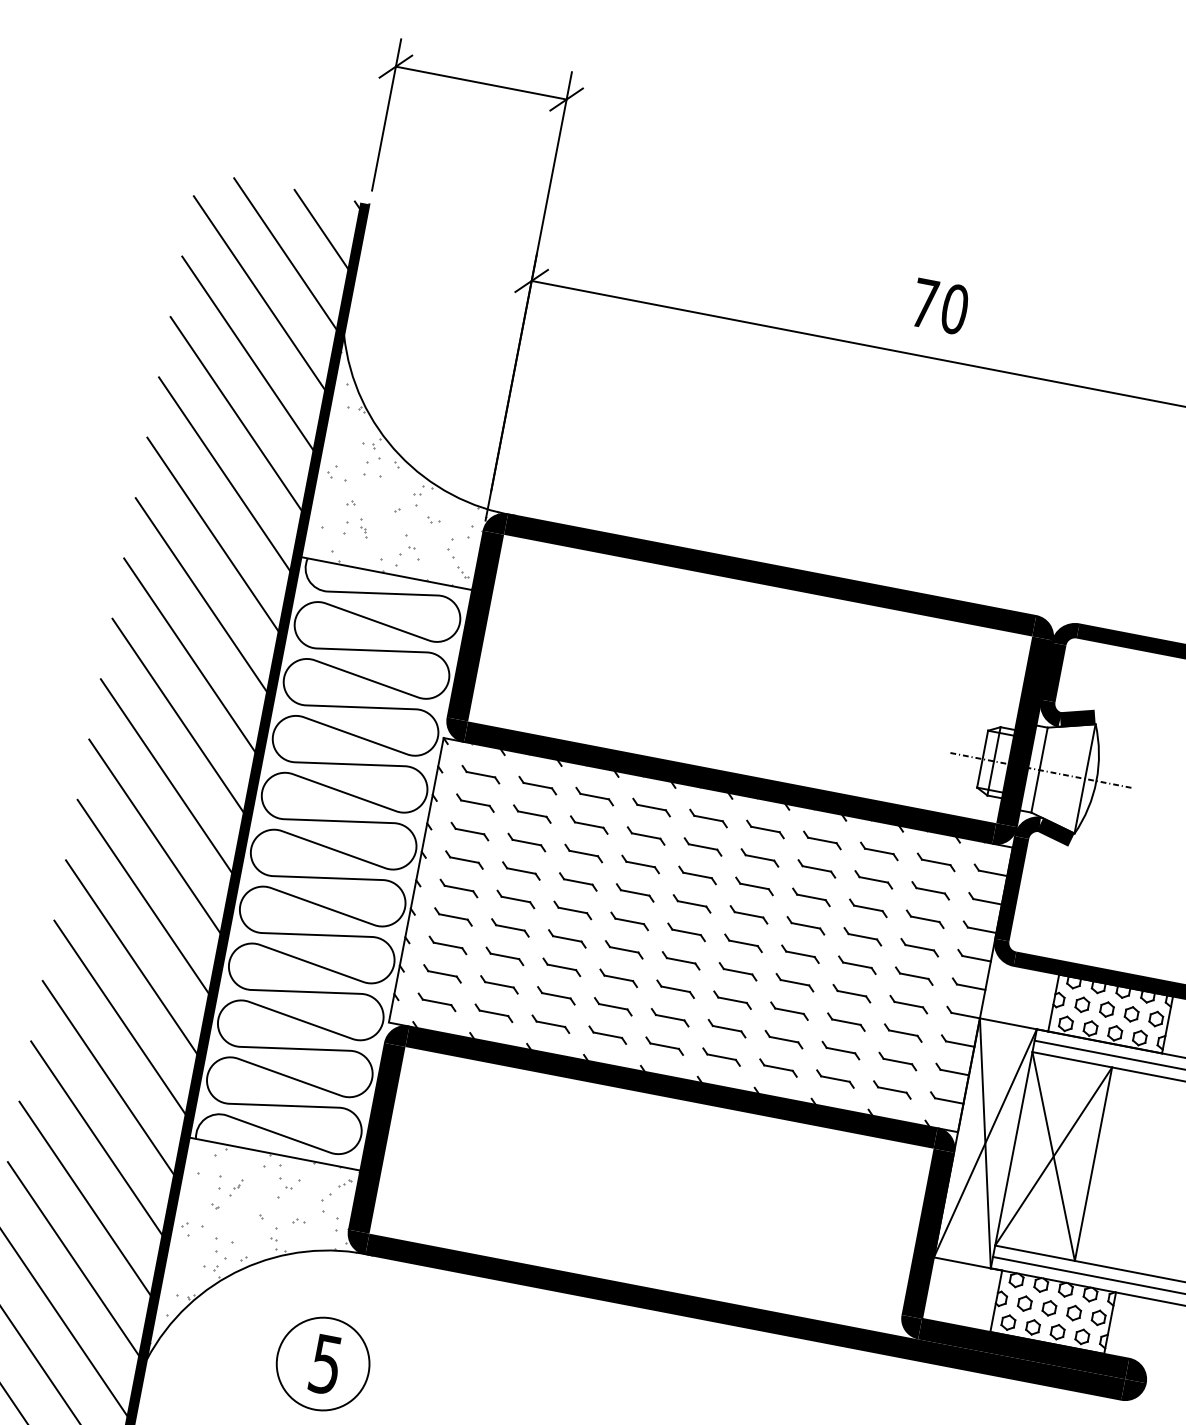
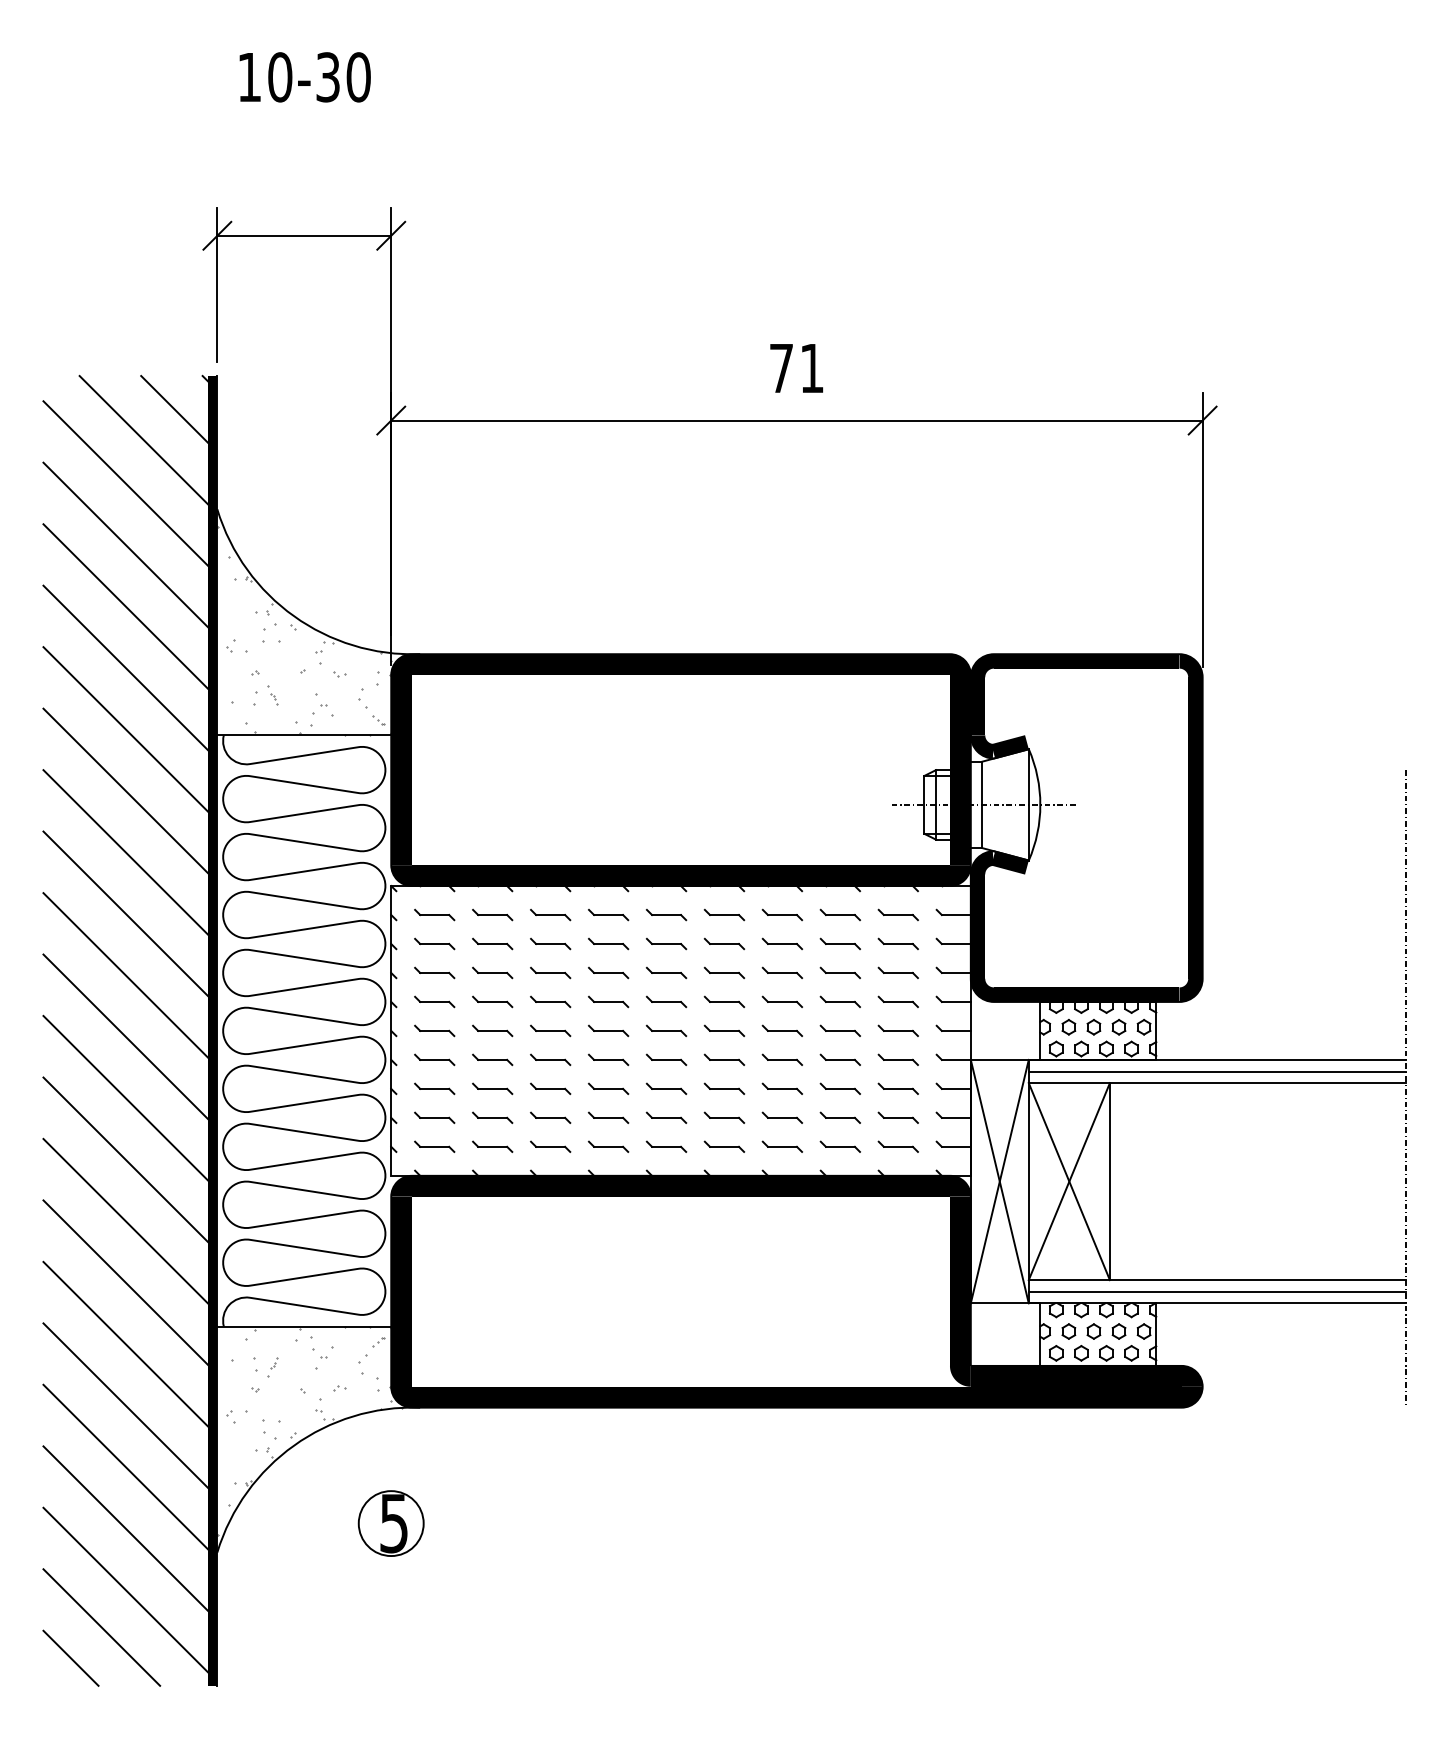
text: (955, 309) -> (812, 368), 70 -> 71
circle: (322, 1363) -> (390, 1523), size x0.7

